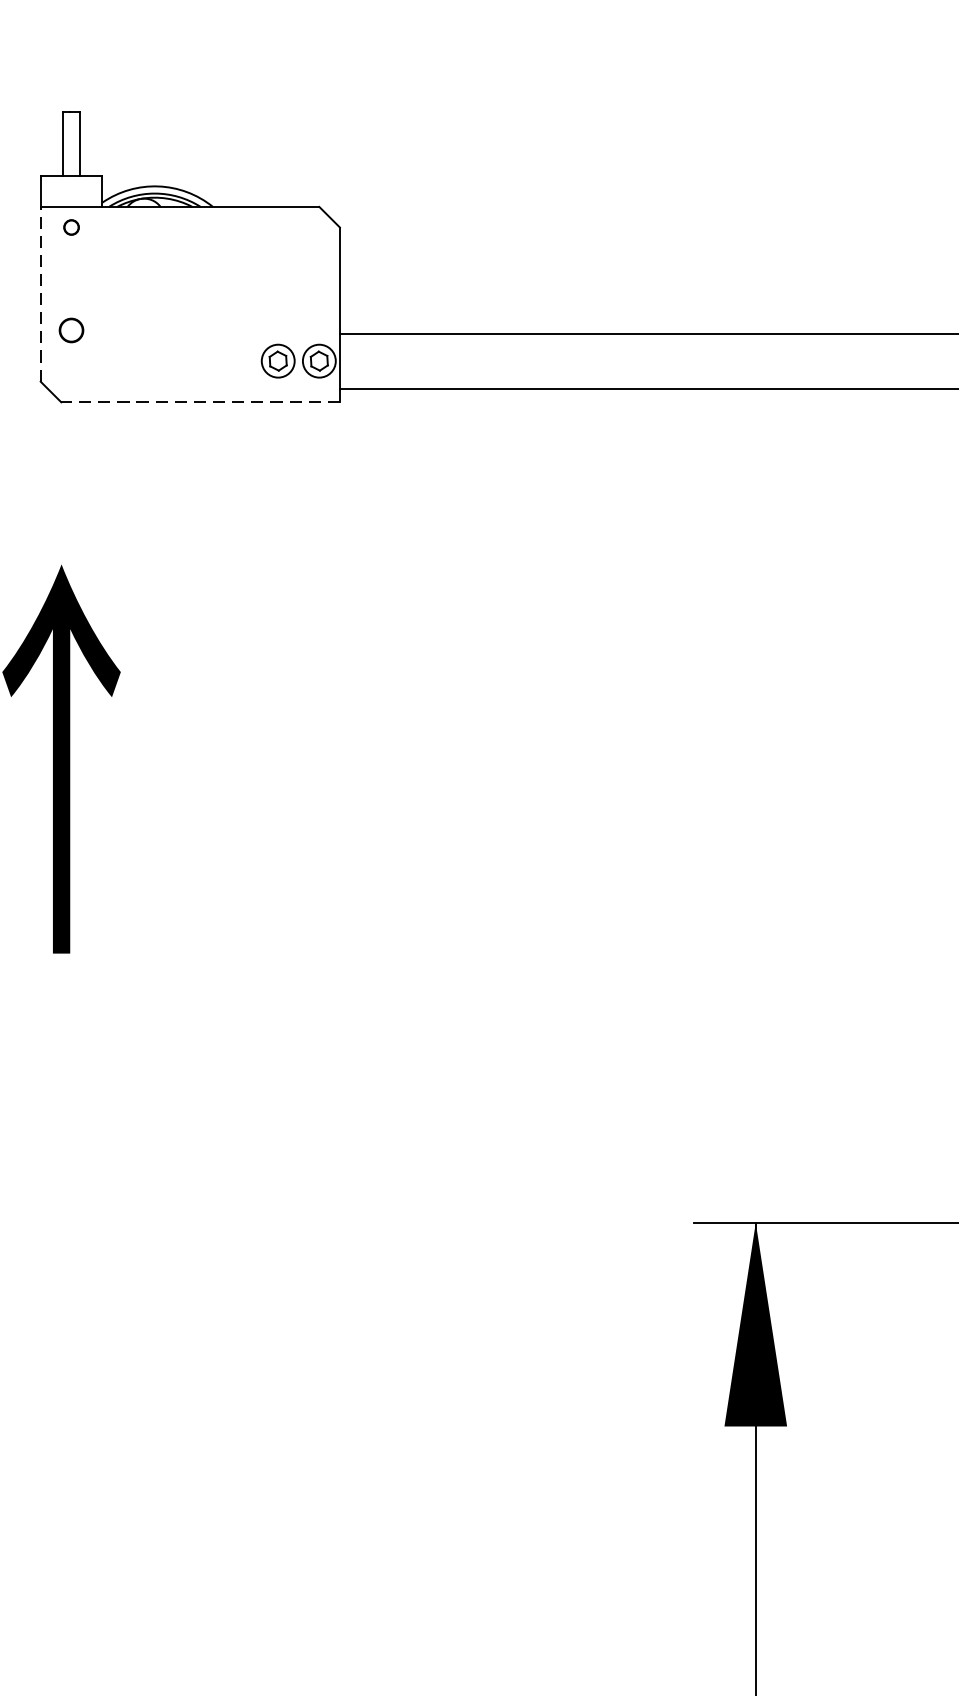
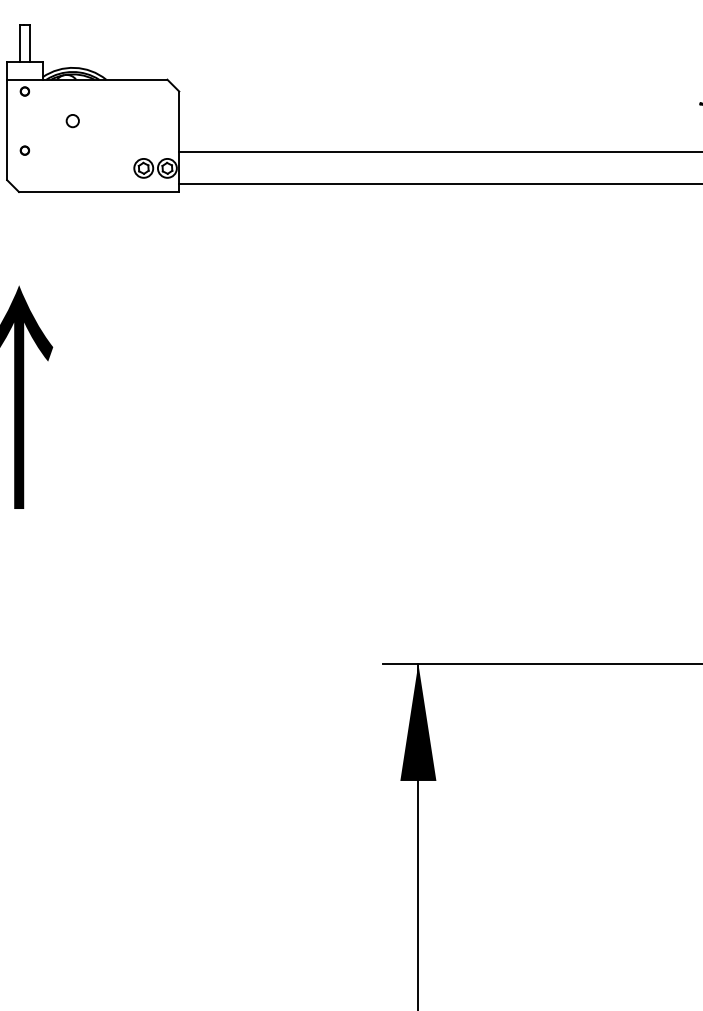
circle: (154, 279) -> (72, 121), added
line: (41, 293) -> (7, 129), dashed -> solid
part: (70, 330) -> (24, 150), size x0.62
line: (199, 403) -> (98, 192), dashed -> solid

